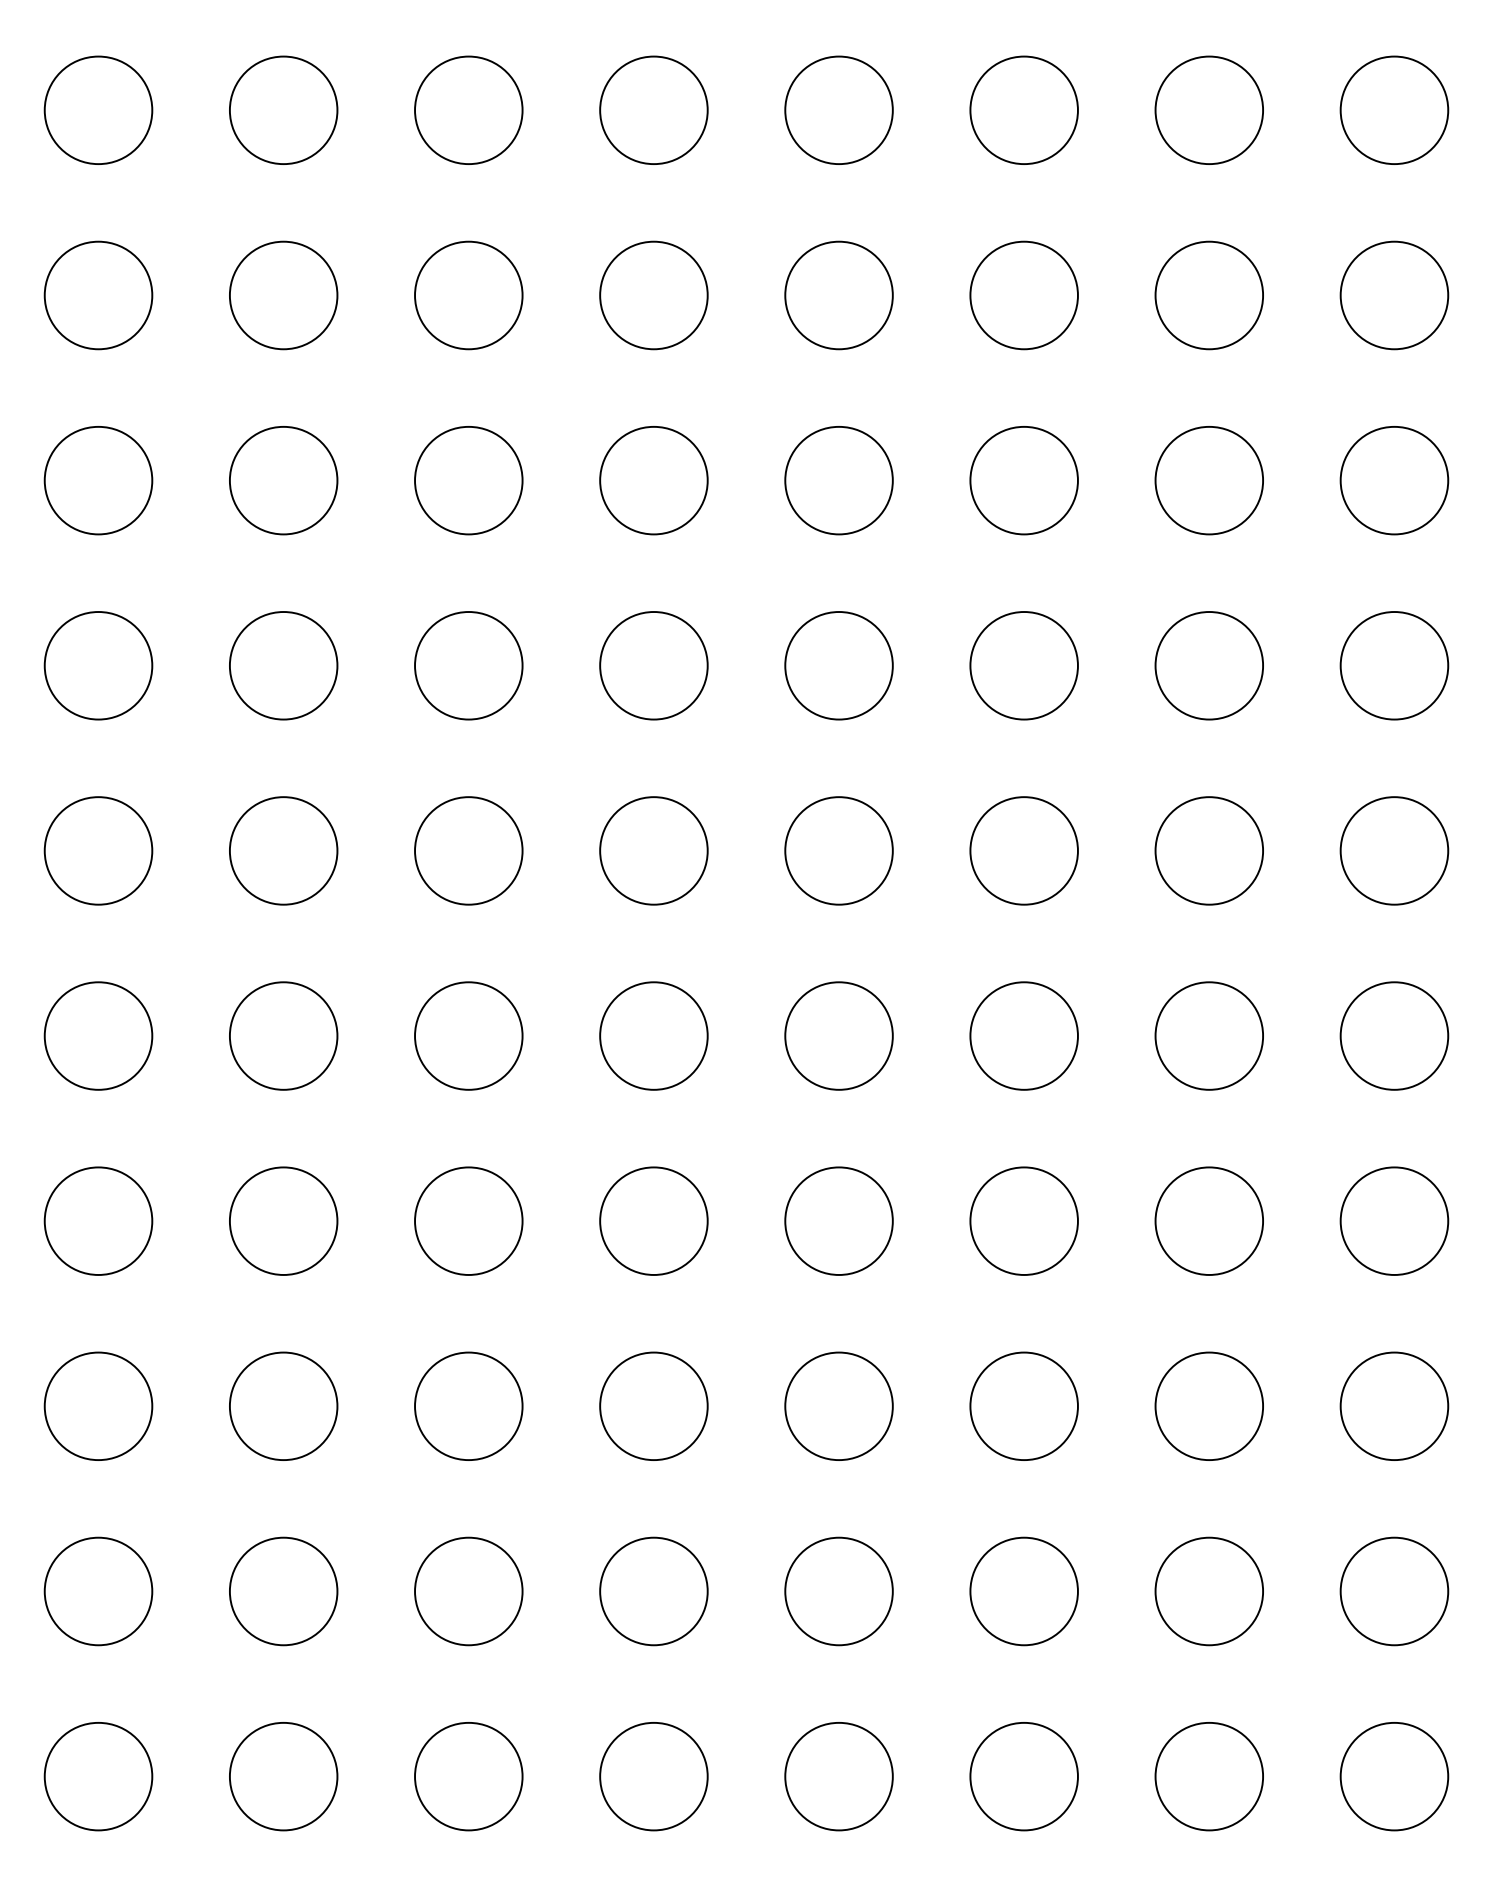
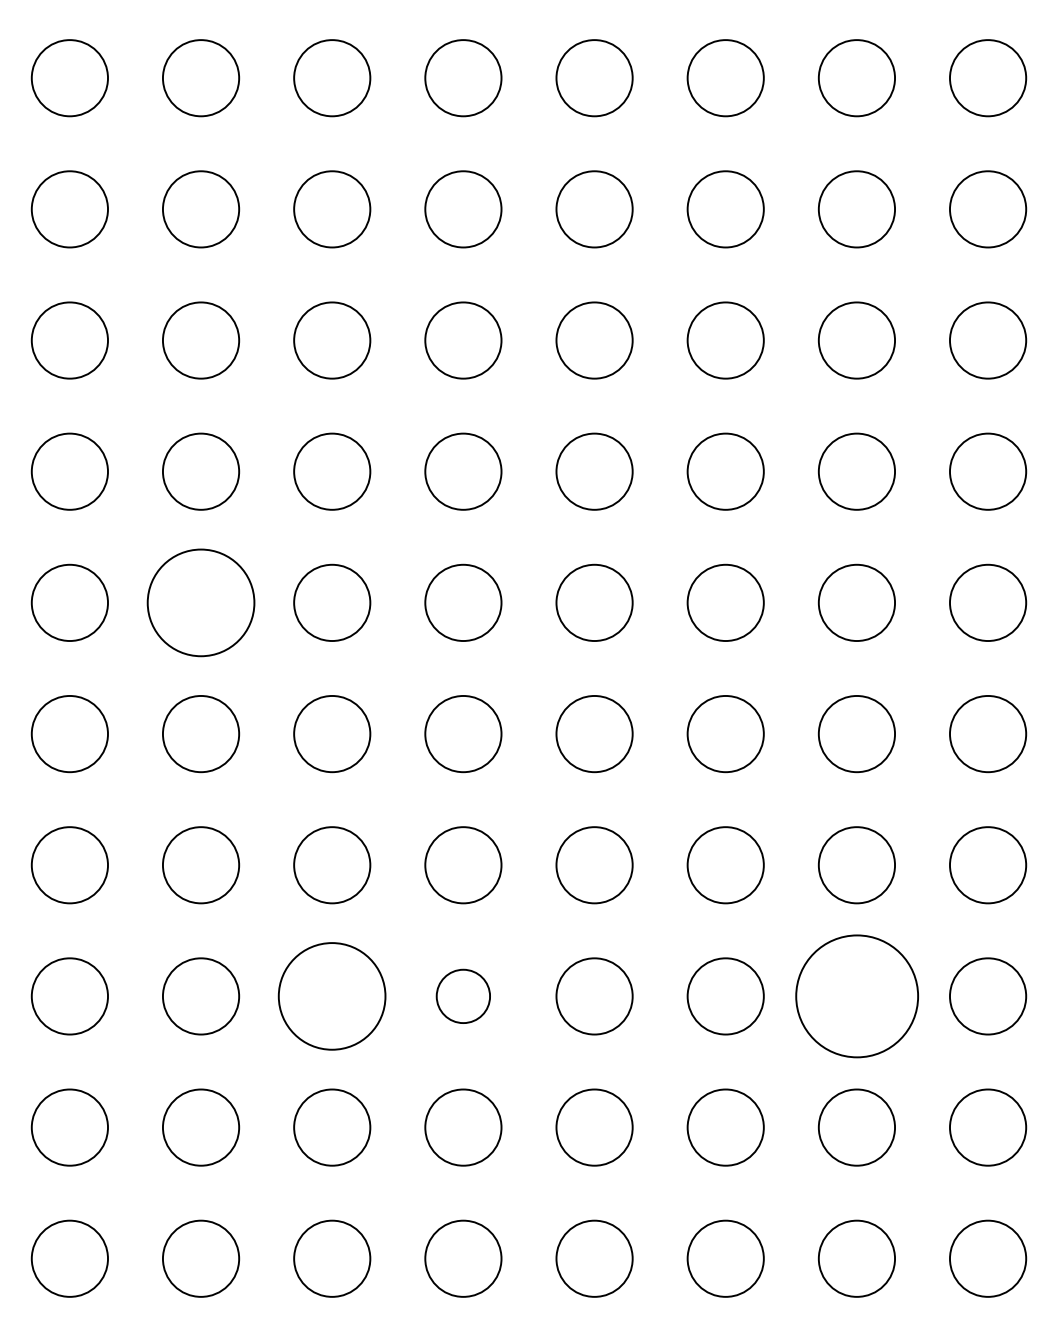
circle: (282, 850) -> (200, 602), size x1.4
circle: (469, 1406) -> (332, 996), size x1.4
circle: (654, 1406) -> (463, 996), size x0.7
circle: (1208, 1406) -> (856, 996), size x1.6

